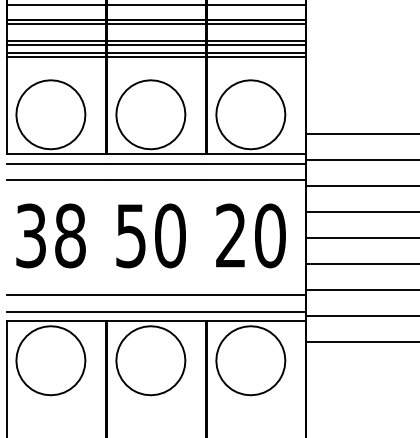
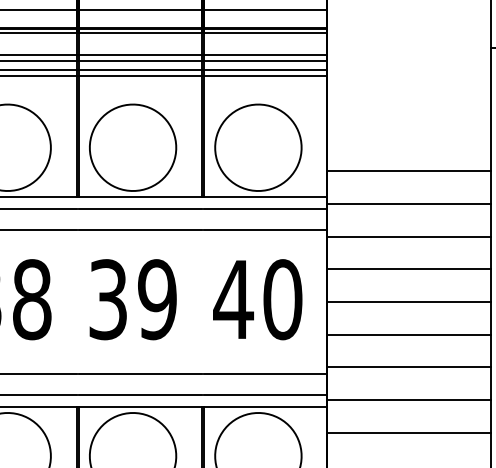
text: (150, 235) -> (132, 299), 50 -> 39
text: (230, 235) -> (232, 299), 20 -> 40

